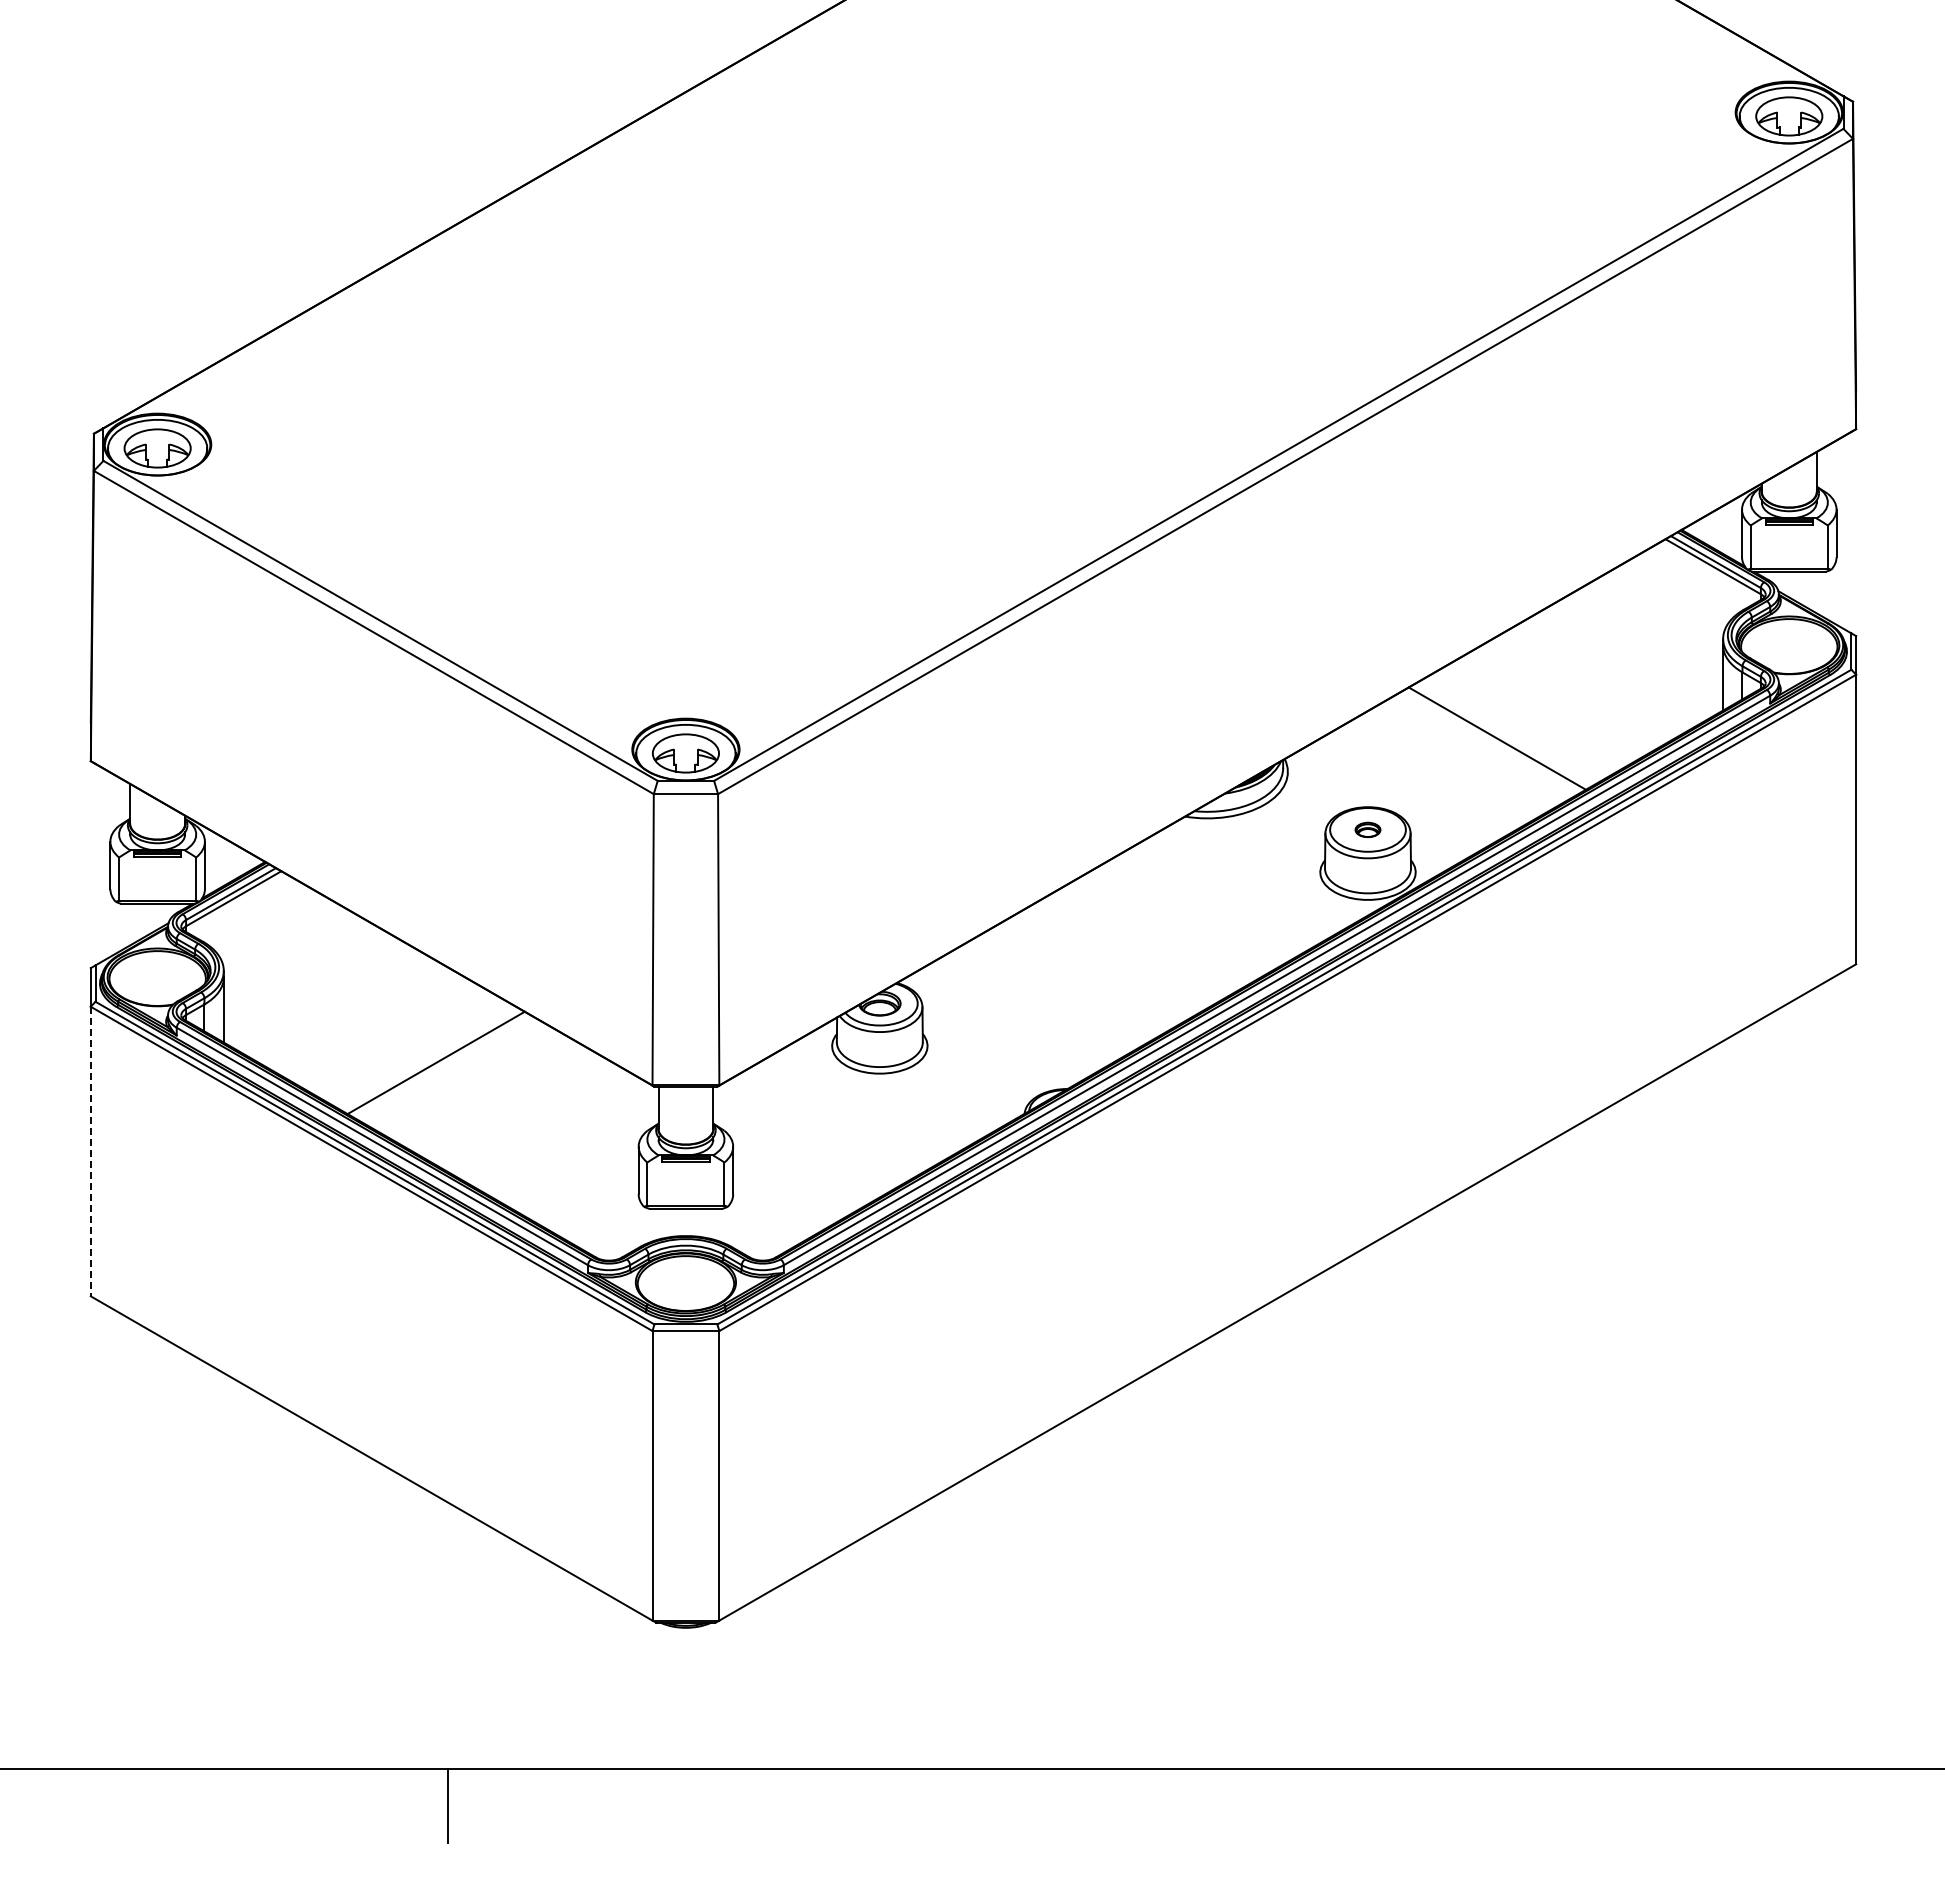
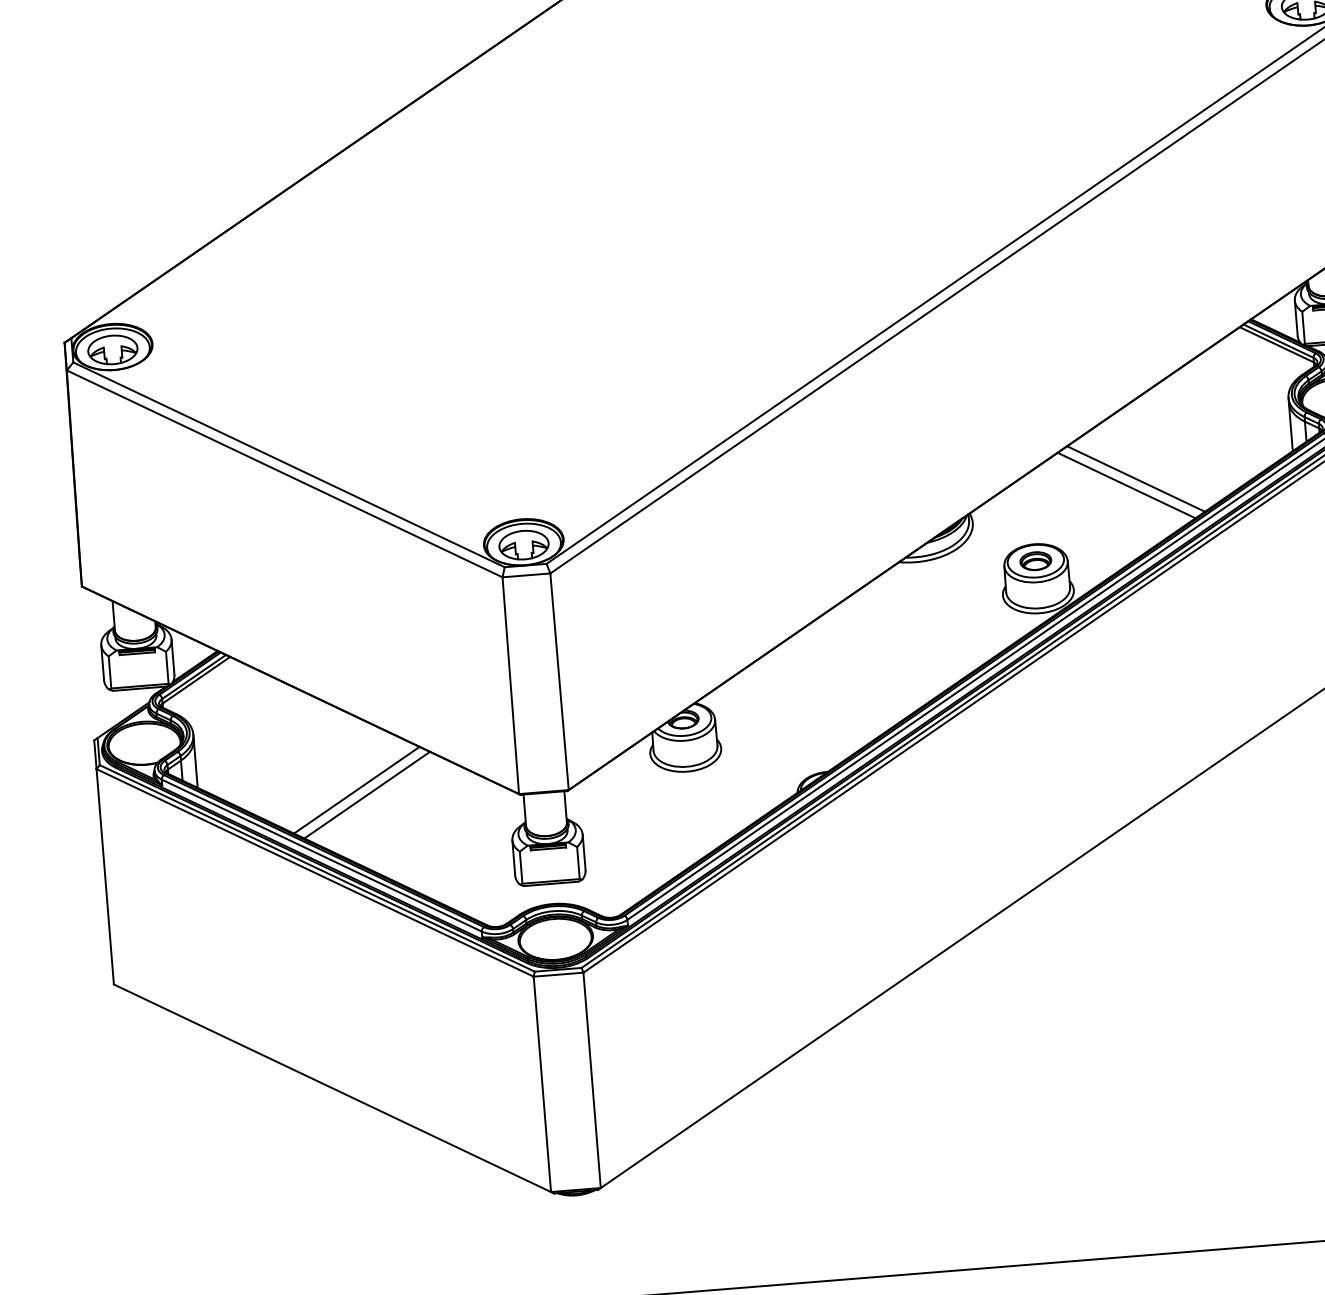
line: (1510, 730) -> (1135, 478), added
part: (1367, 829) -> (1035, 560), size x1.67
line: (449, 1070) -> (367, 795), added
line: (90, 1151) -> (105, 876), dashed -> solid

